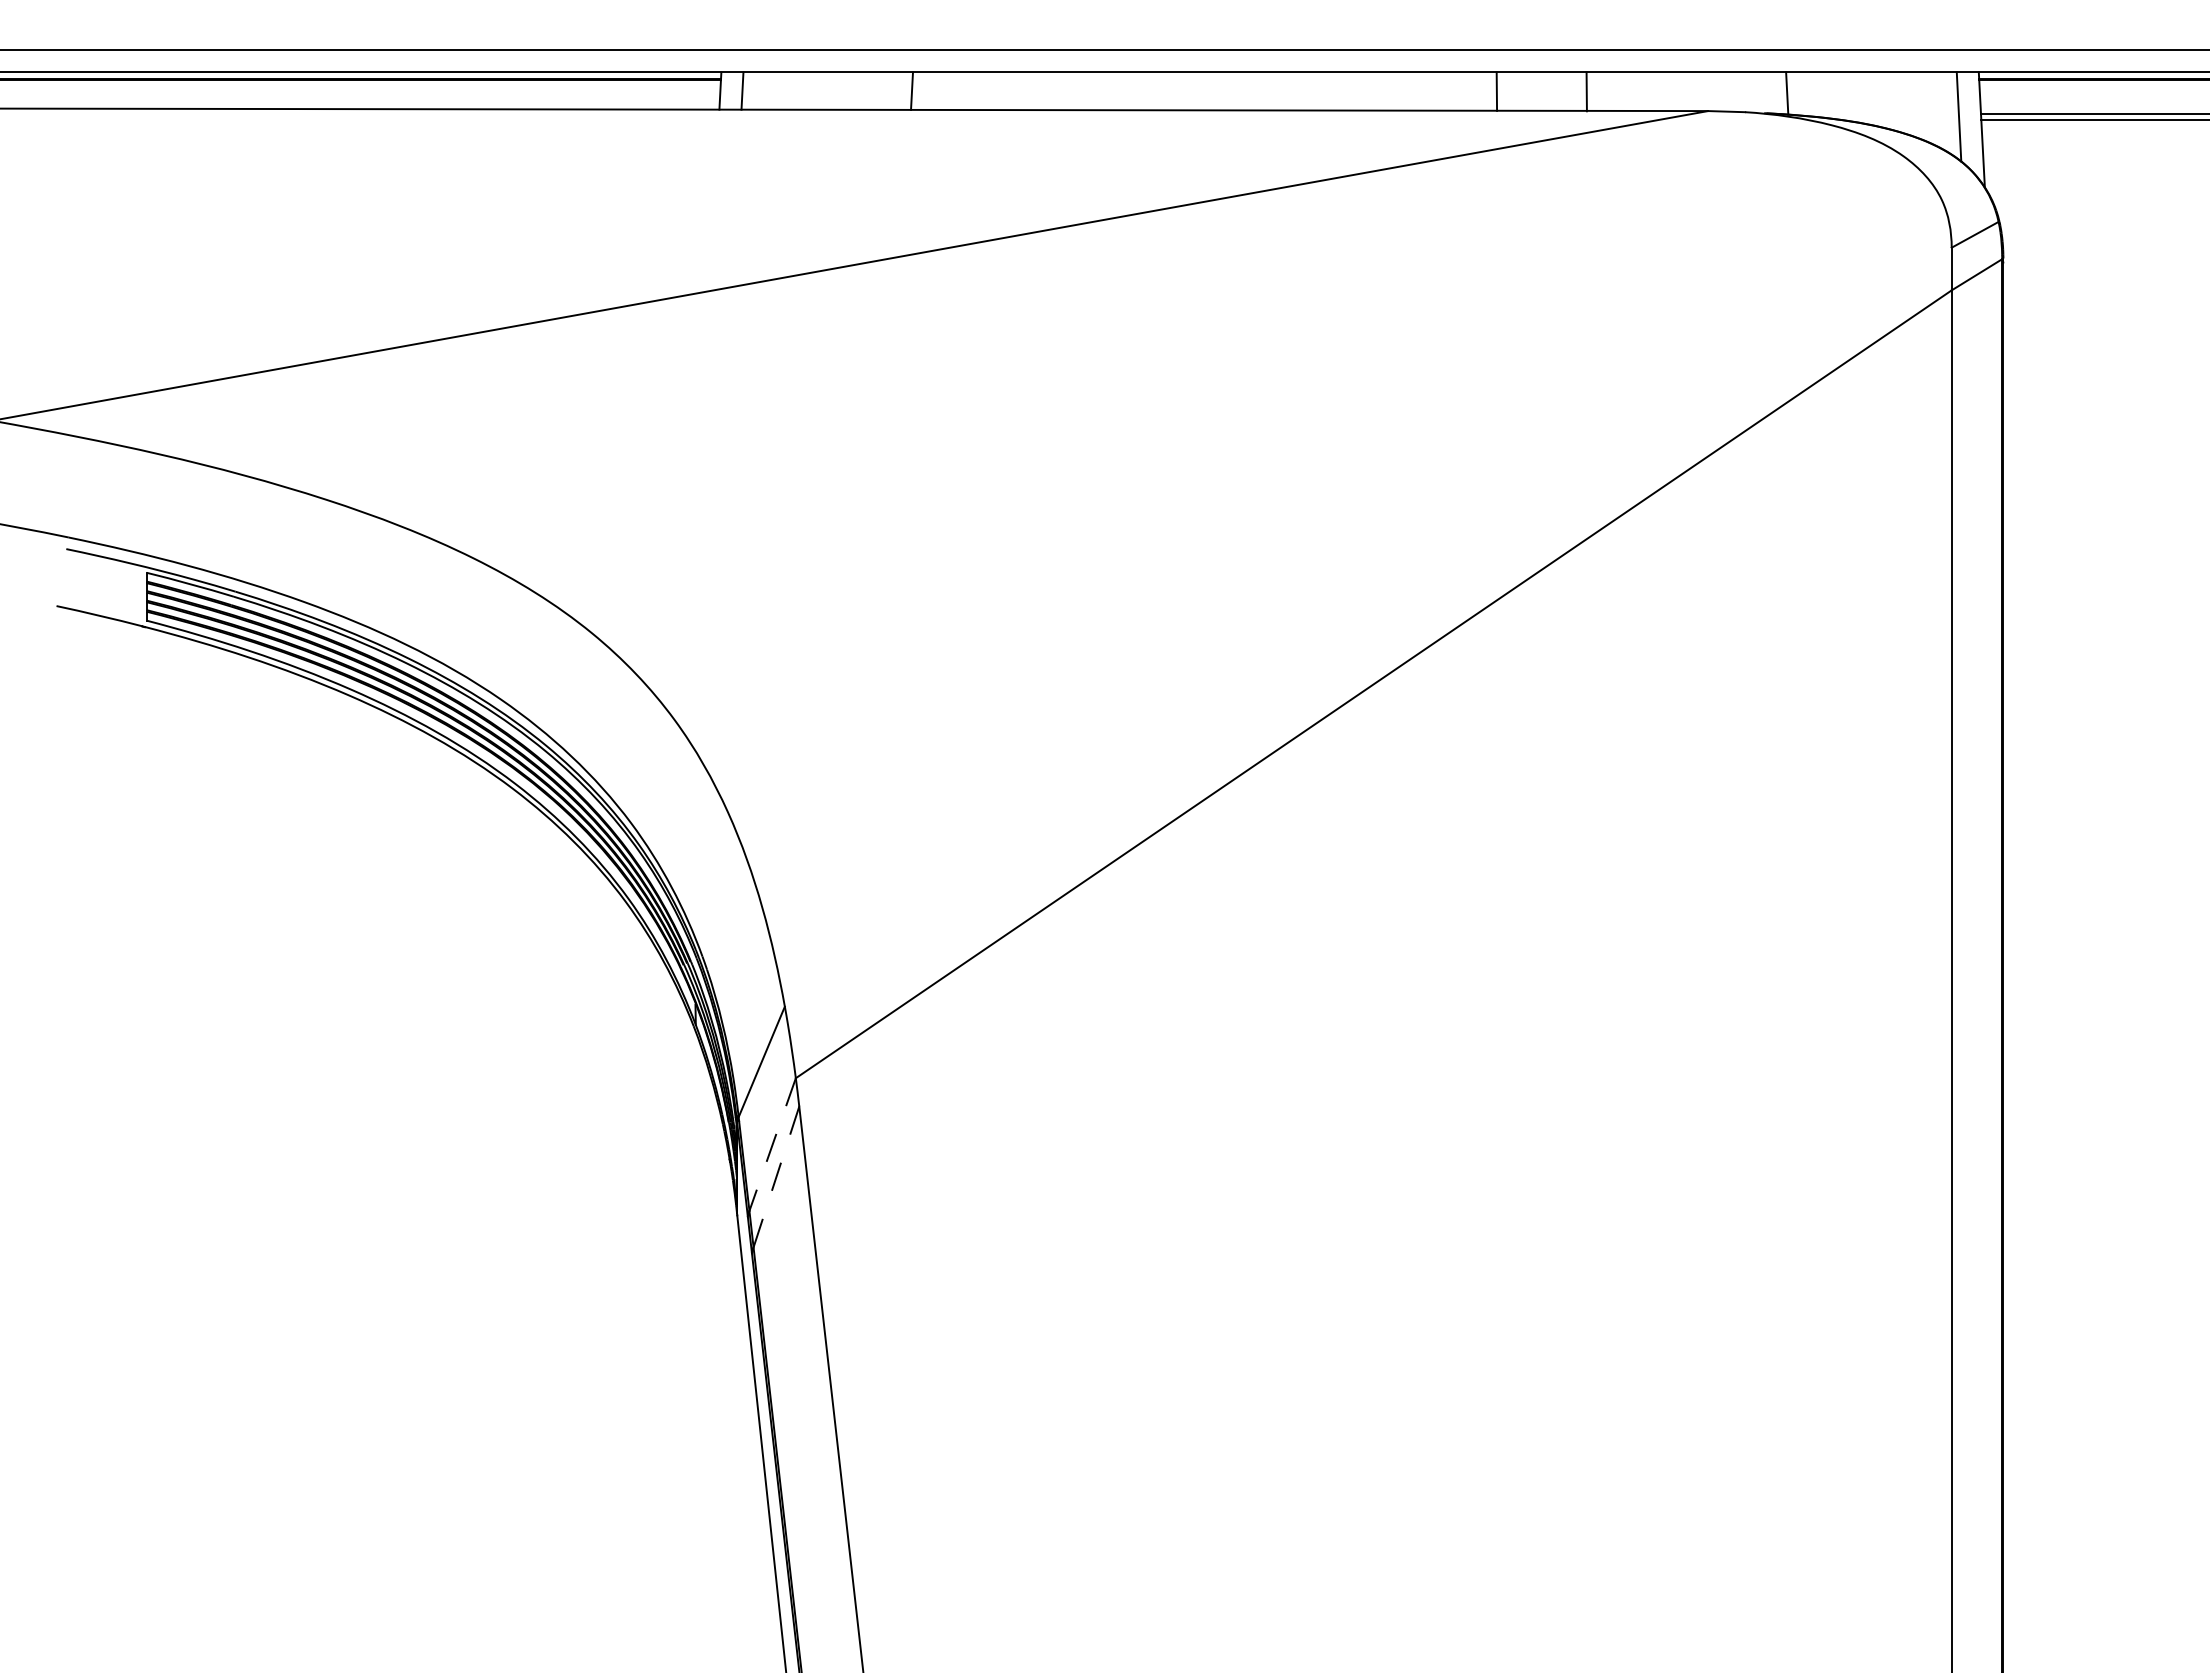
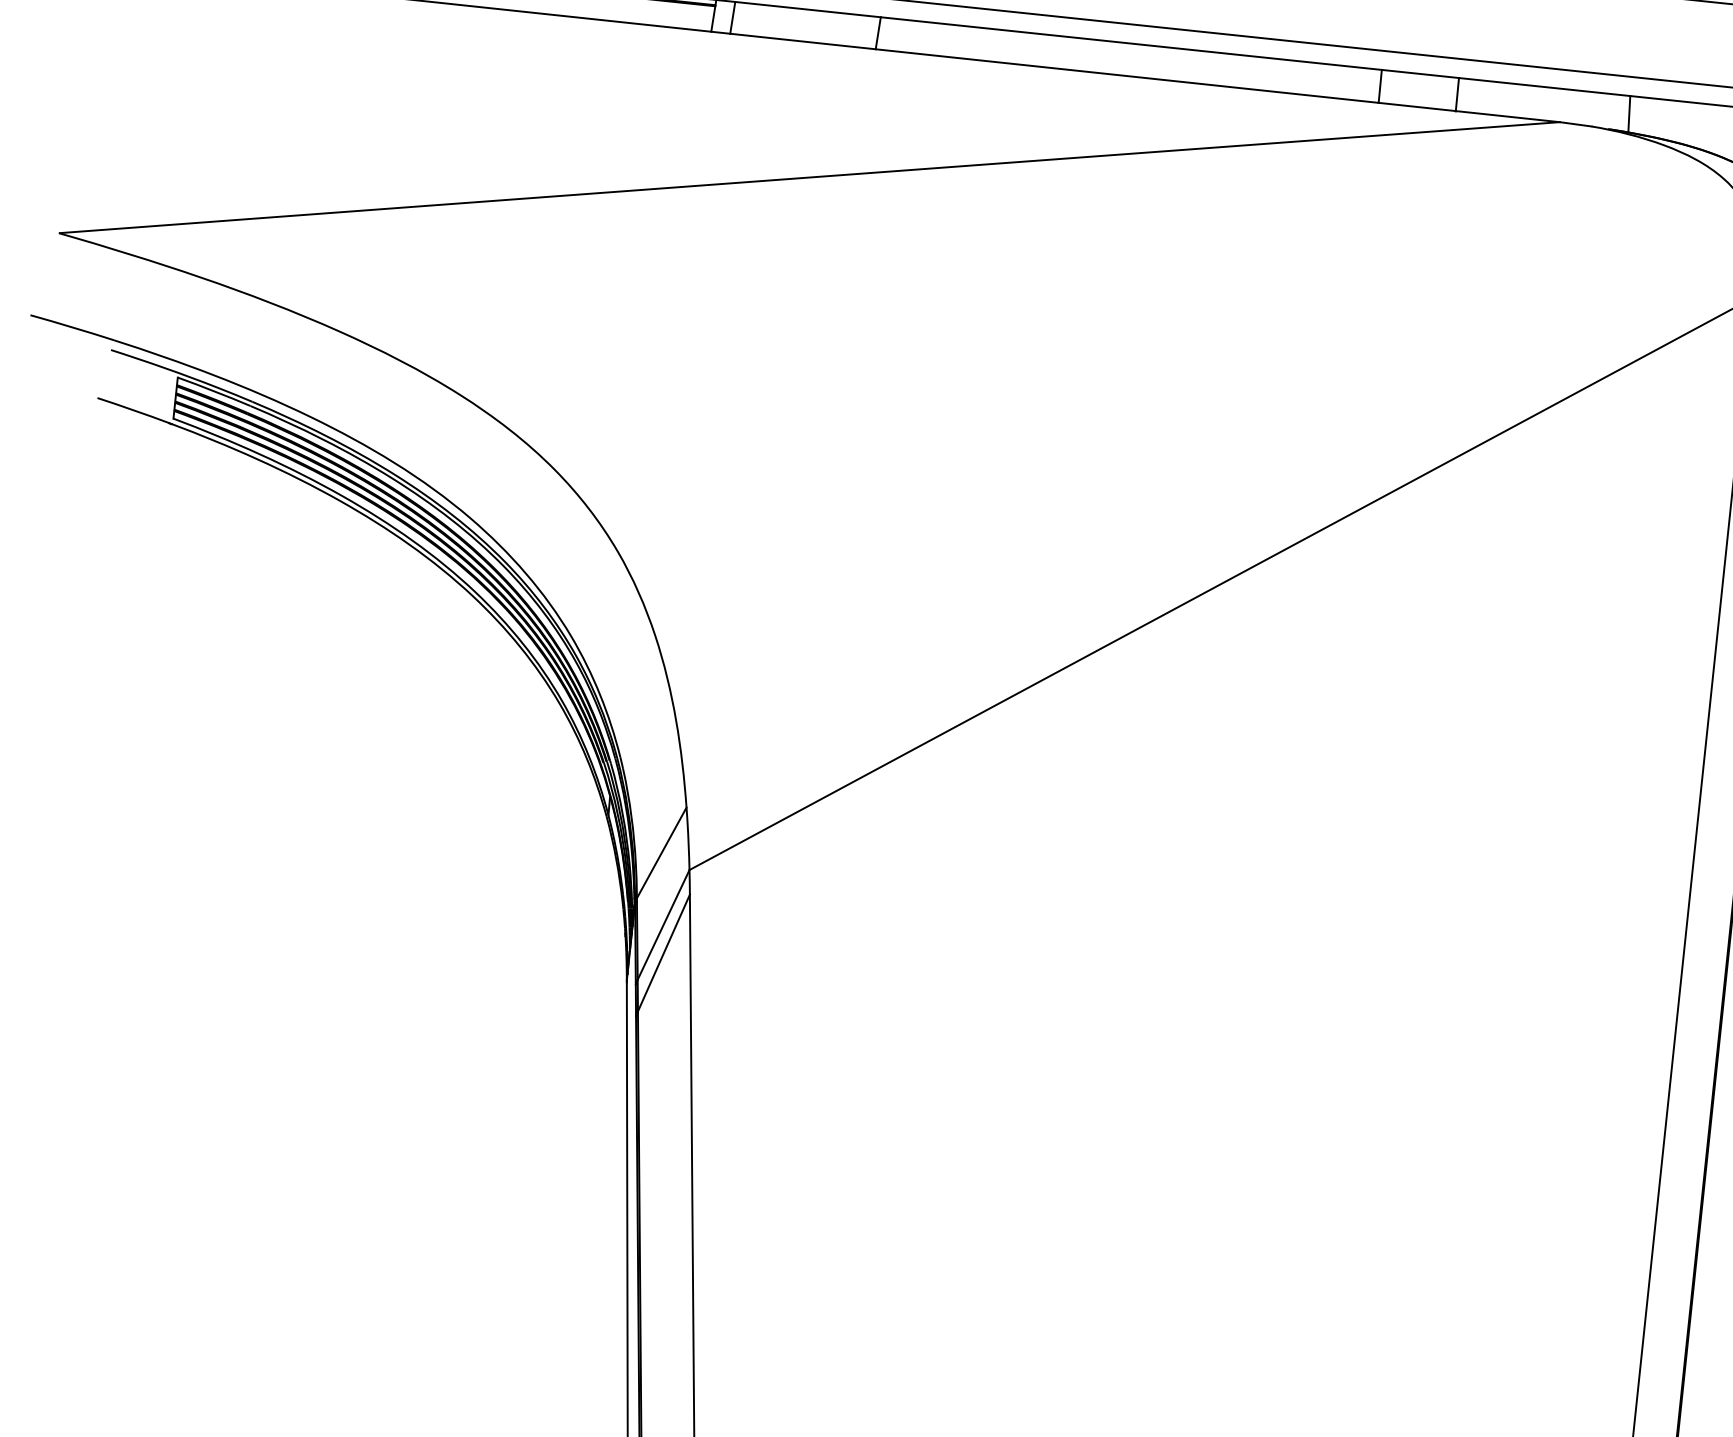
line: (772, 1145) -> (663, 925), dashed -> solid
line: (776, 1177) -> (663, 953), dashed -> solid

